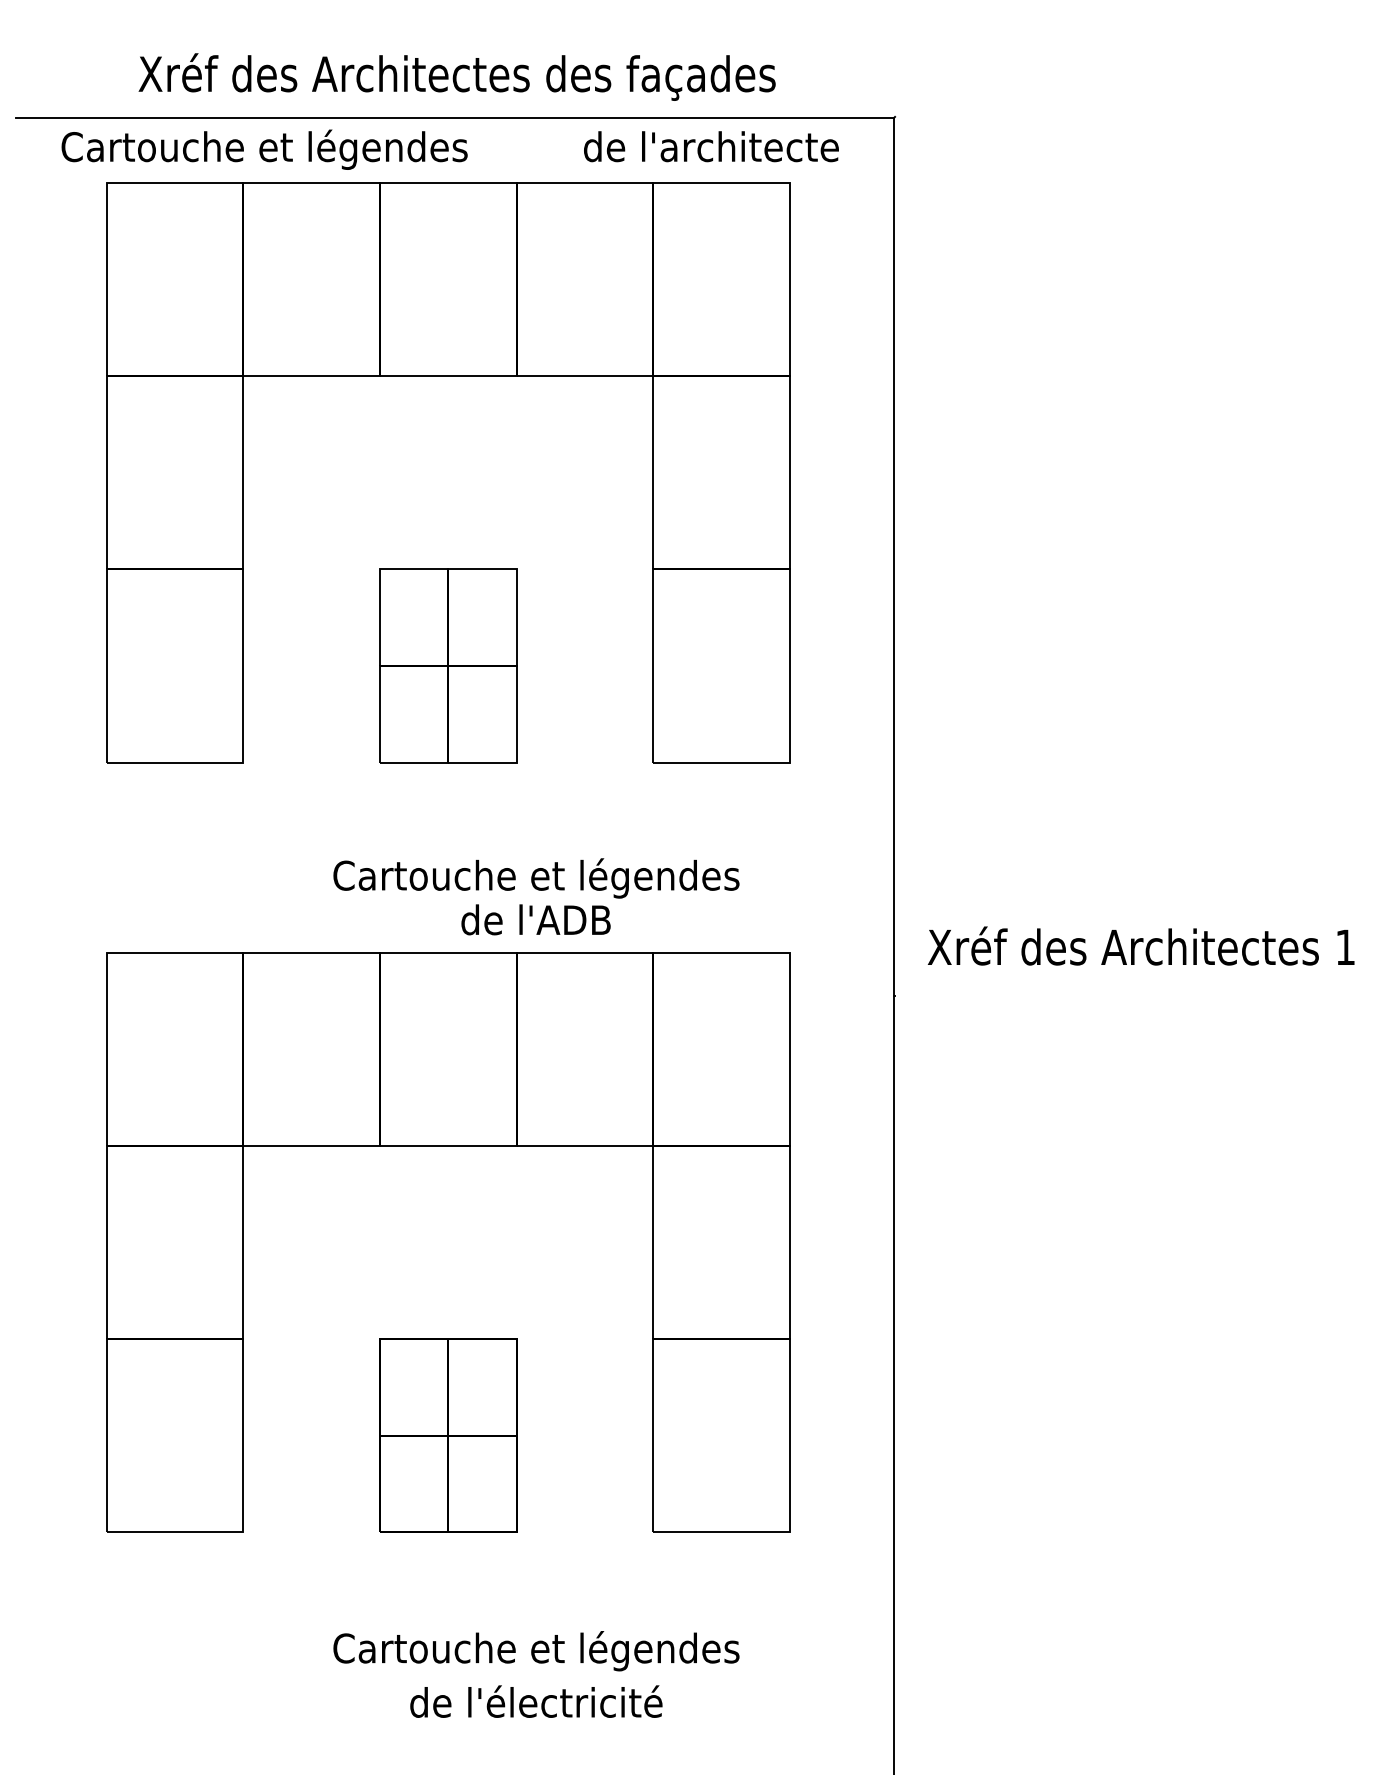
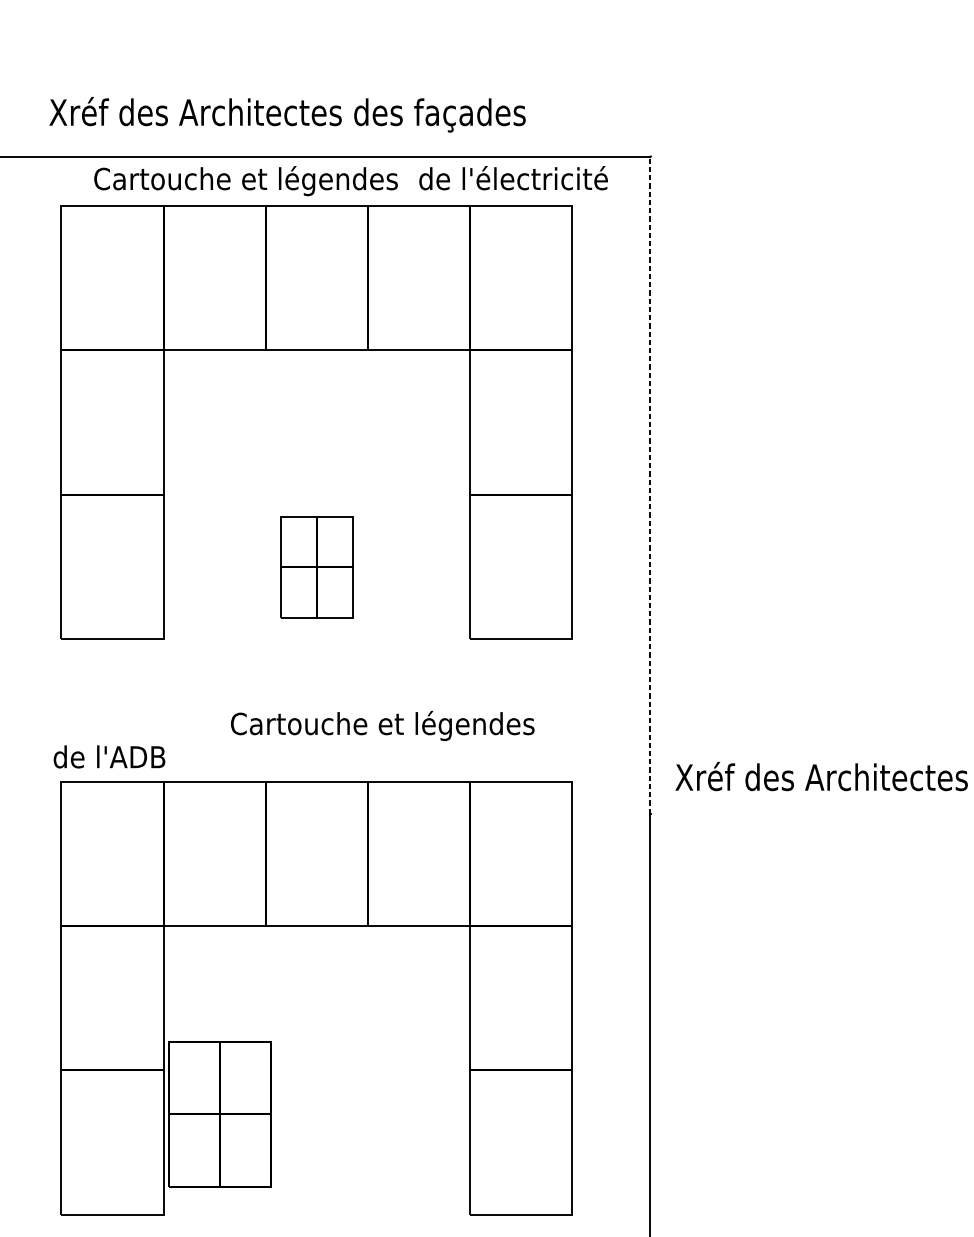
text: (456, 76) -> (287, 114), moved
text: (711, 145) -> (513, 177), de l'architecte -> de l'électricité
text: (264, 149) -> (245, 180), moved
line: (894, 556) -> (650, 485), solid -> dashed
part: (448, 665) -> (316, 566), size x0.7
text: (535, 919) -> (109, 756), moved
part: (448, 1435) -> (219, 1114), moved

